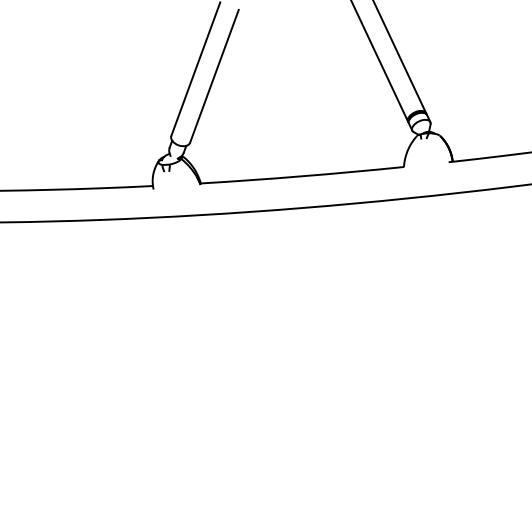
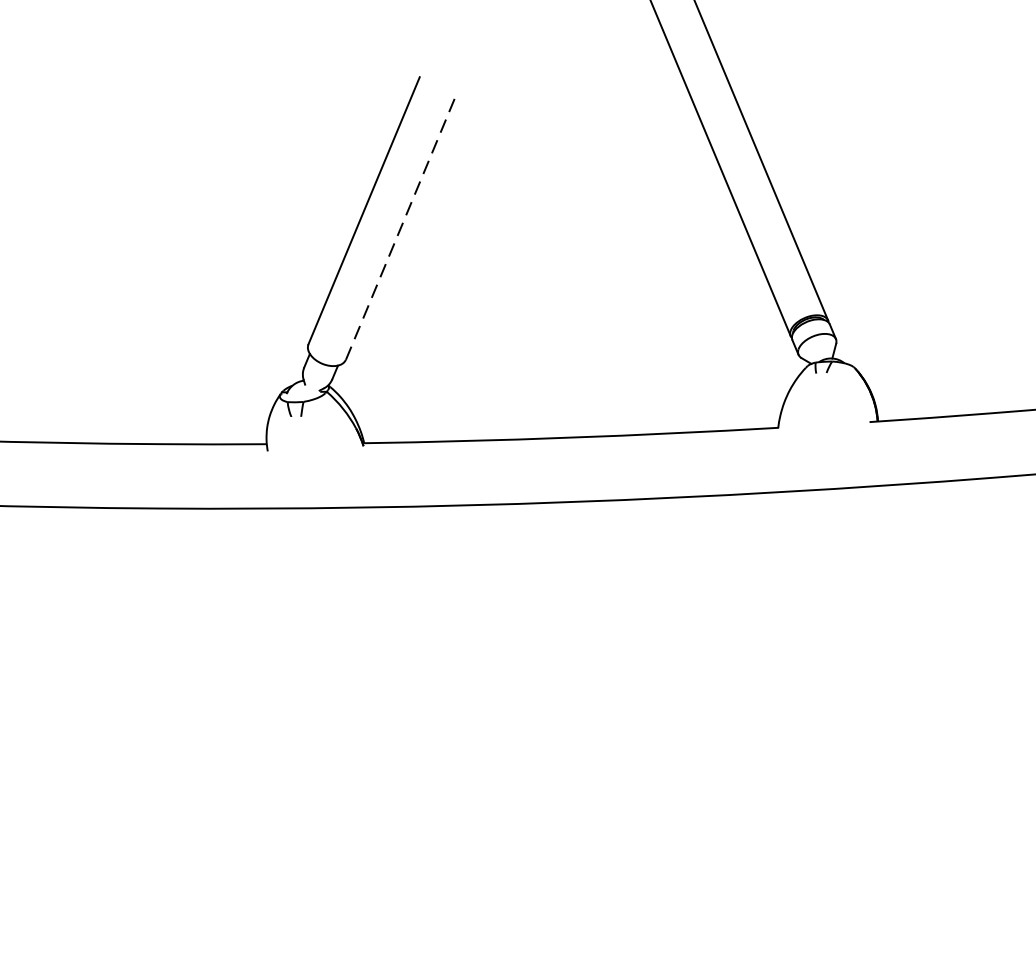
line: (214, 76) -> (401, 227), solid -> dashed

